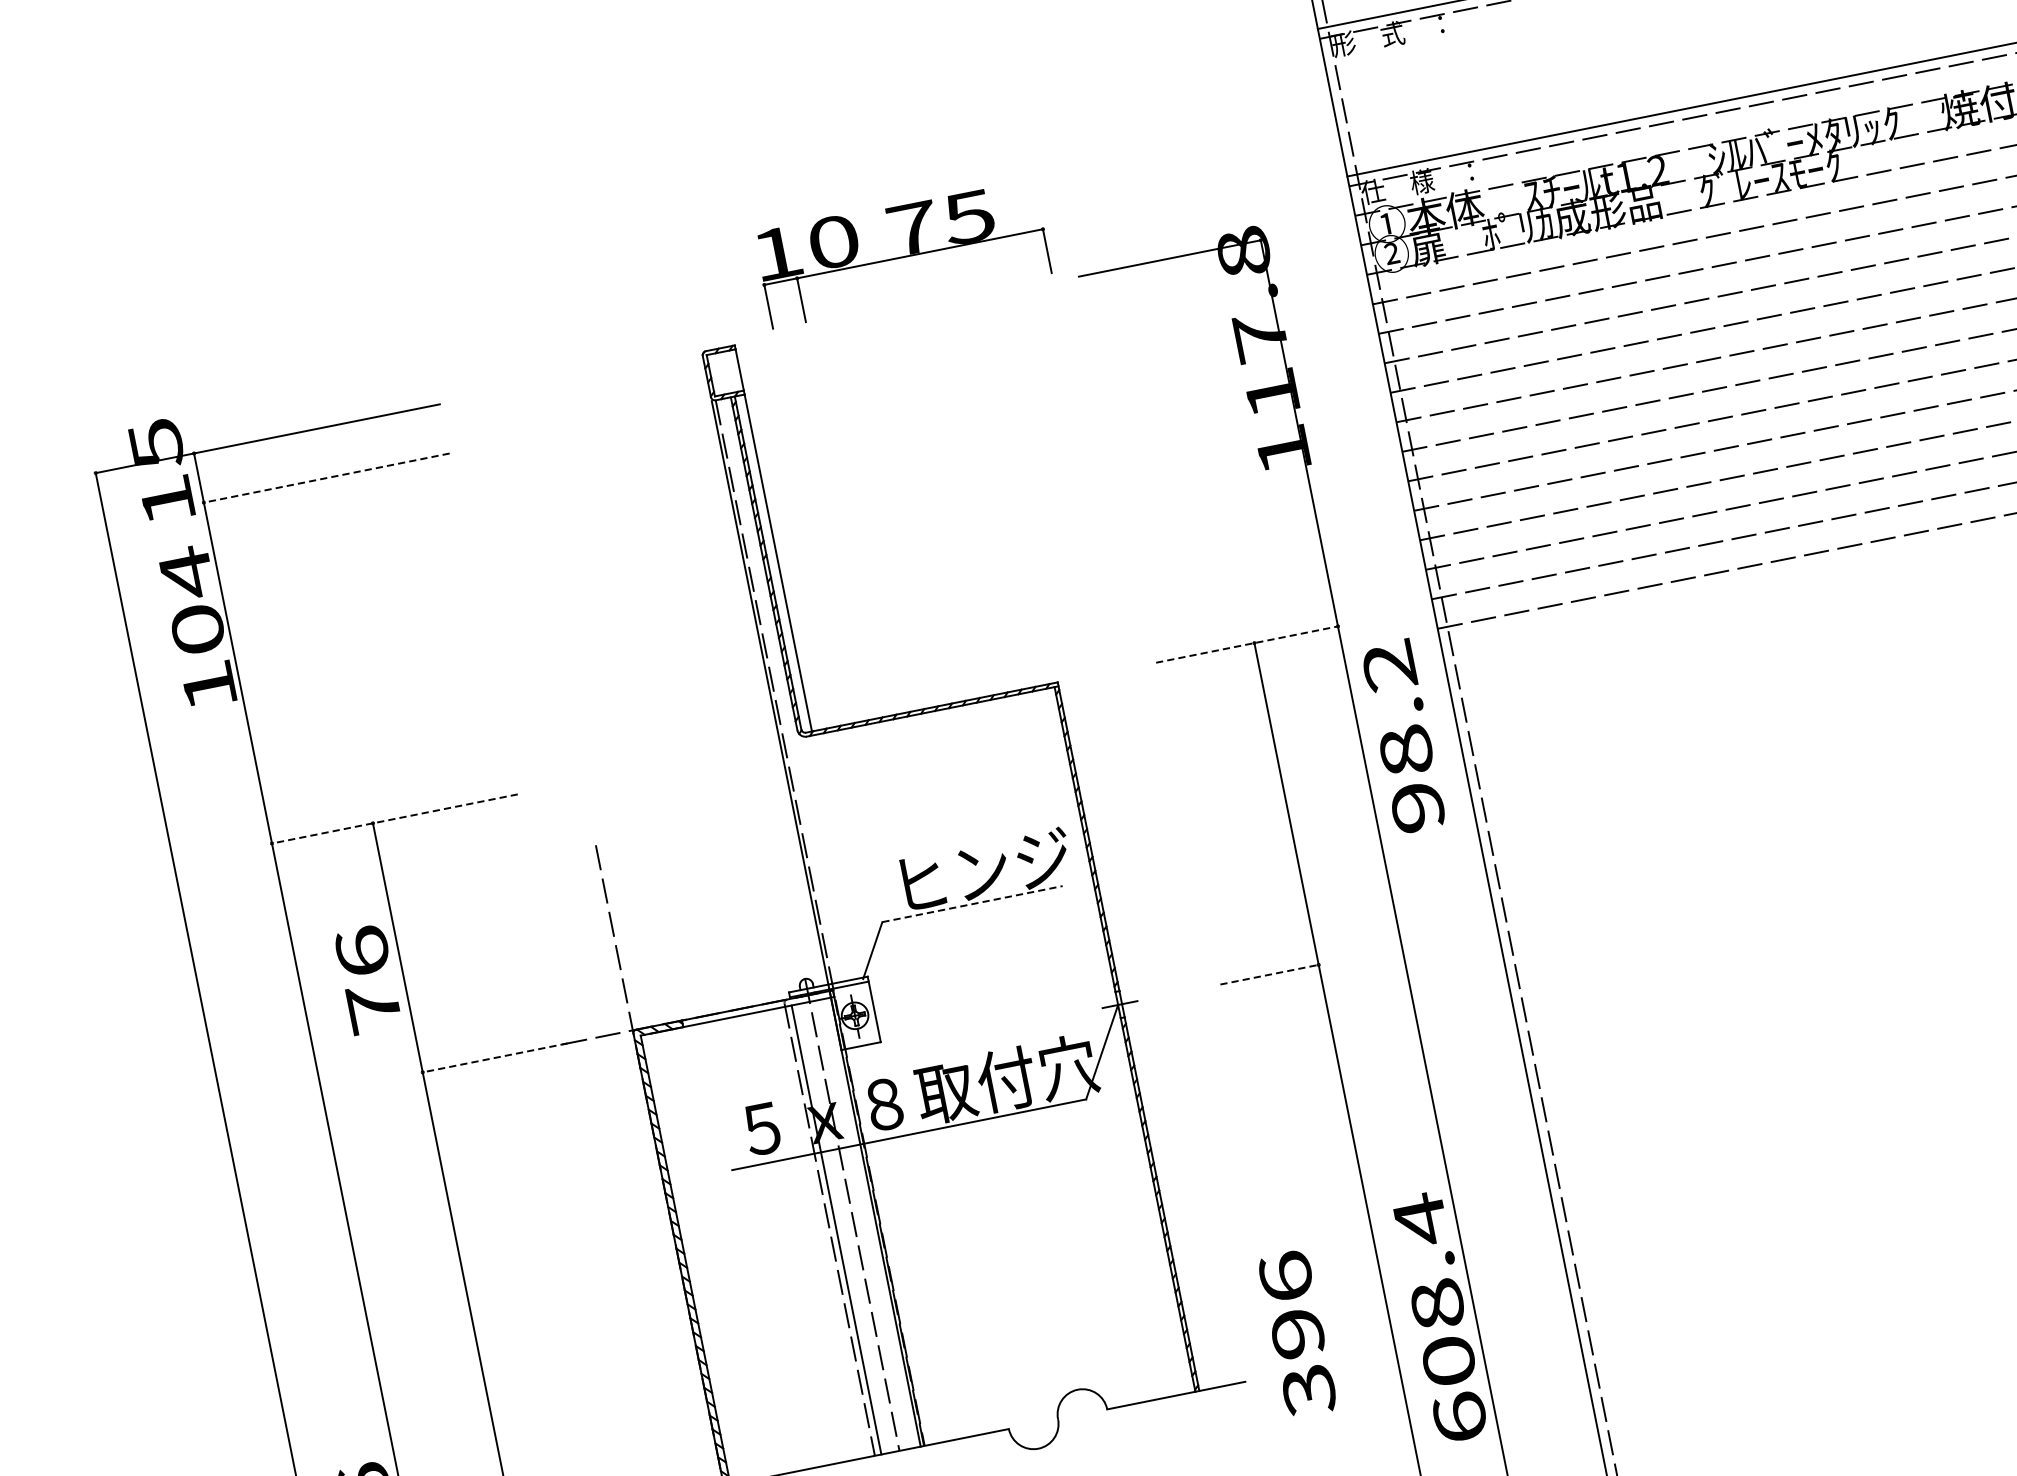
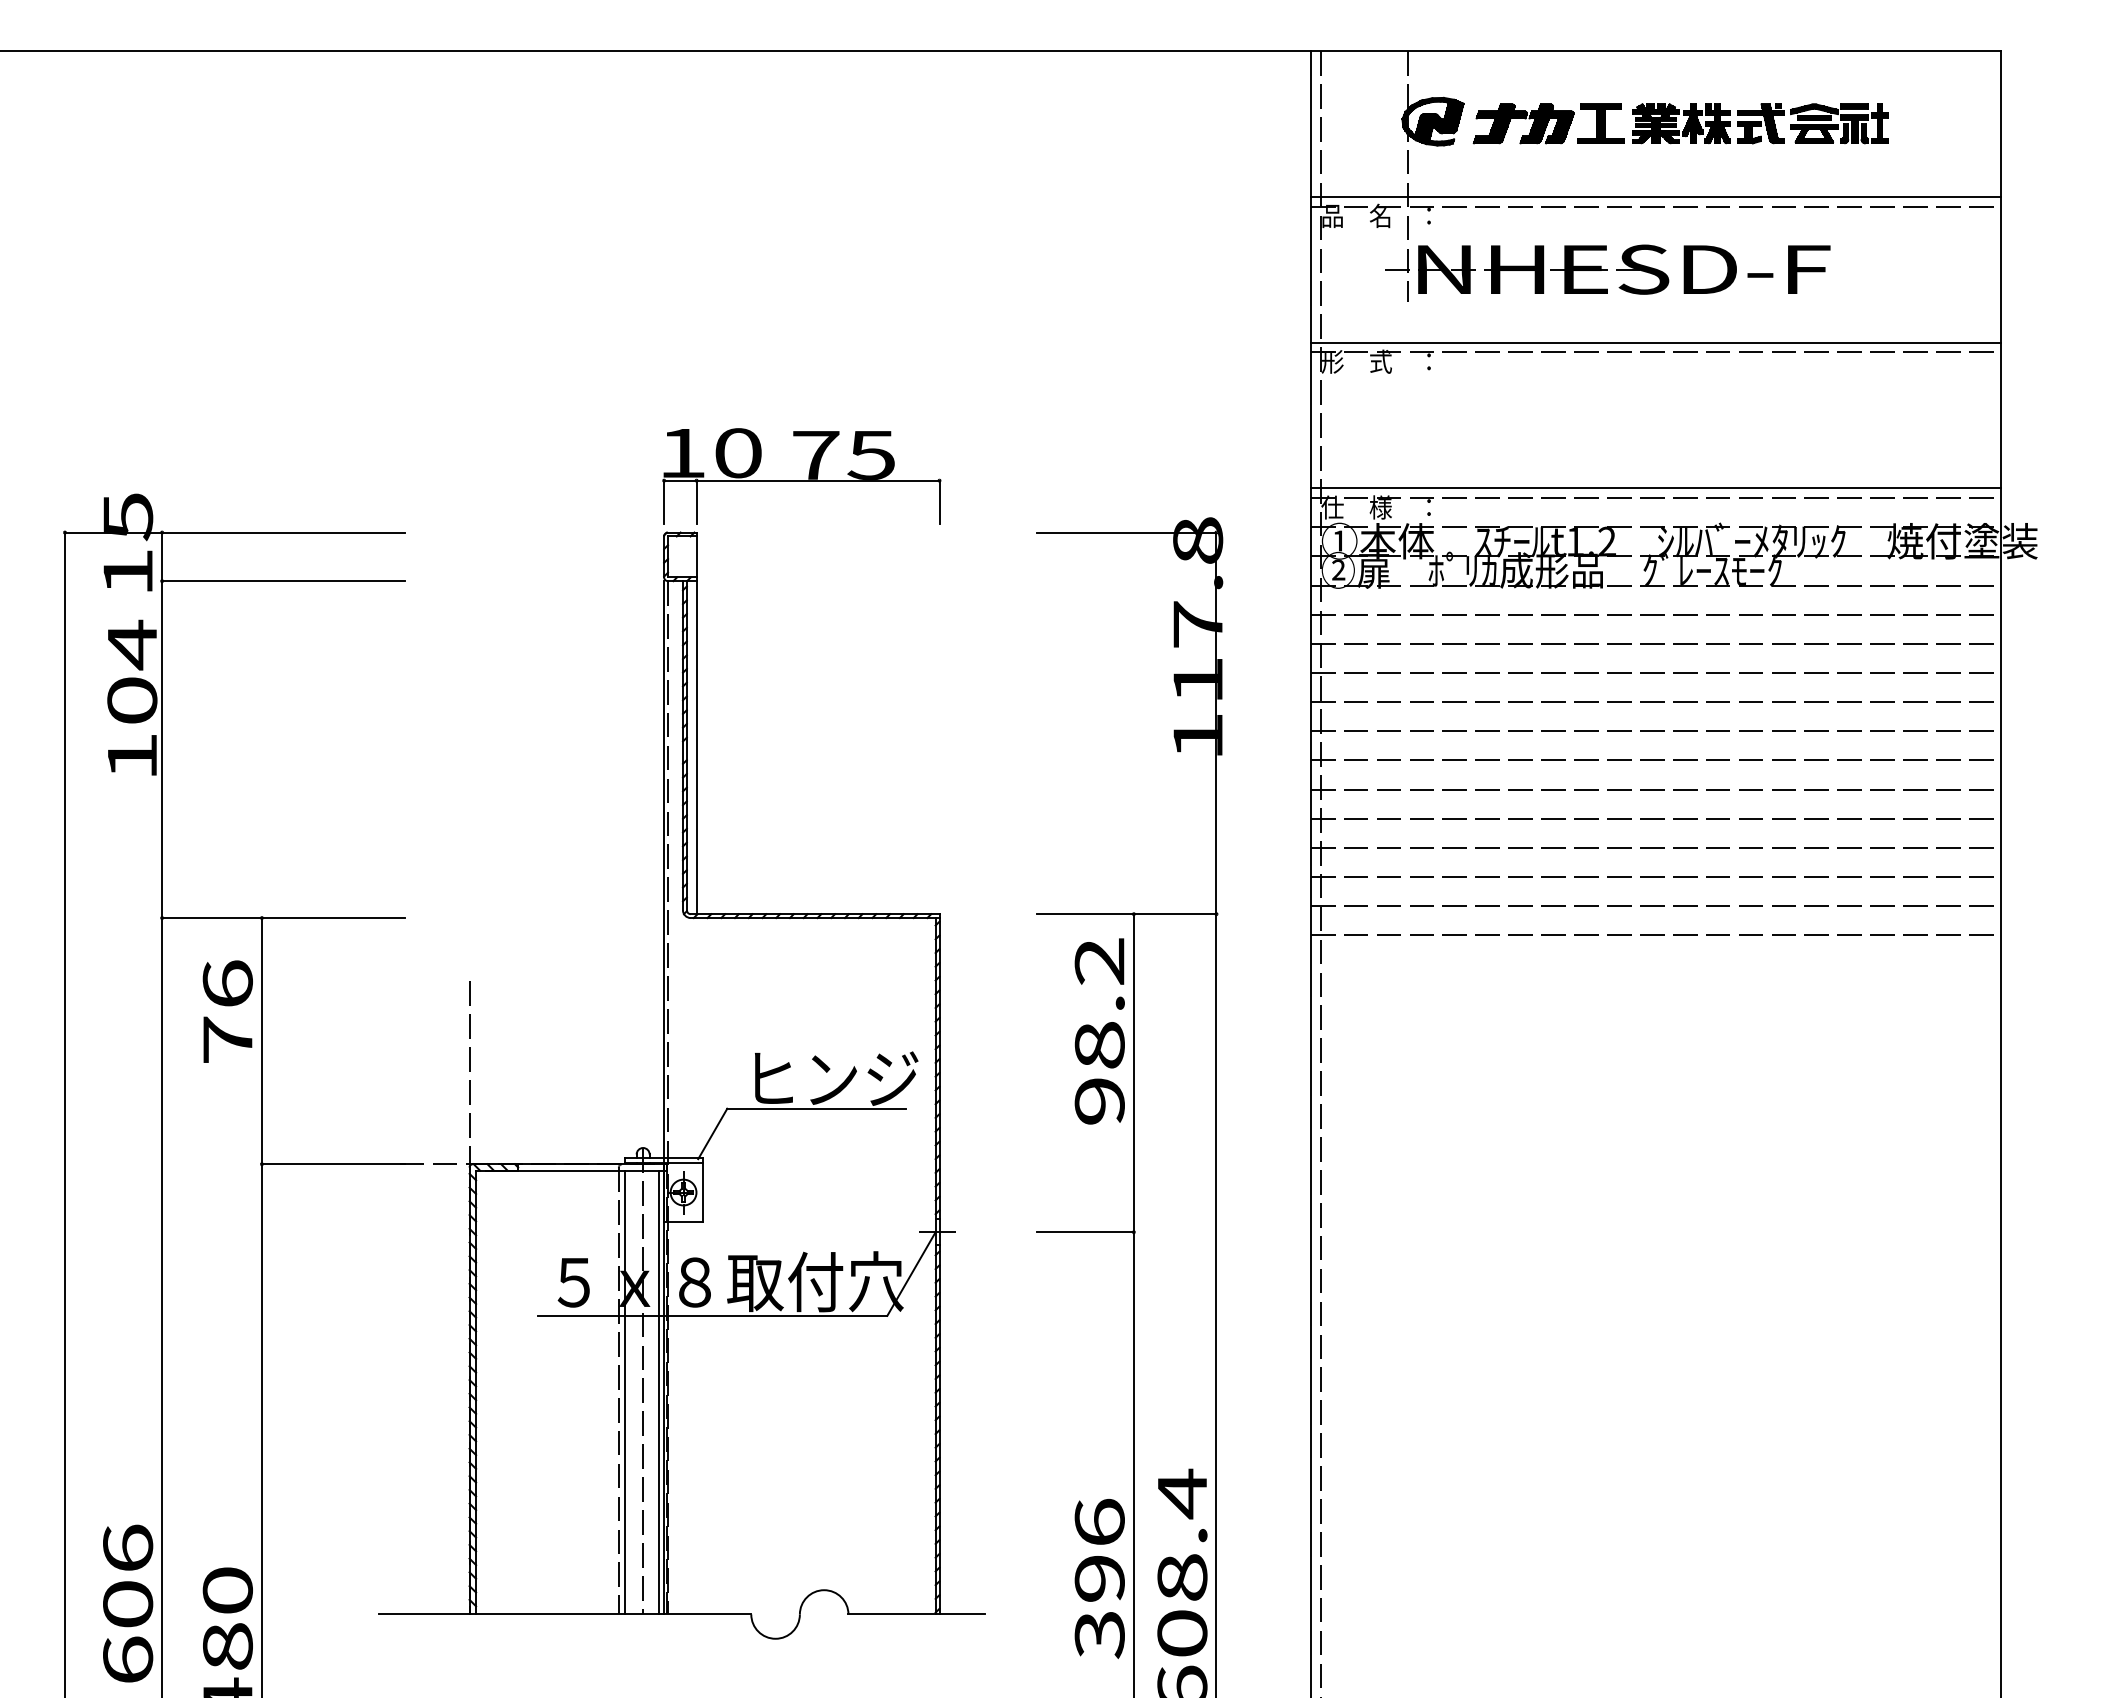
part: (902, 252) -> (801, 476), moved
line: (326, 478) -> (283, 581), dashed -> solid
line: (1247, 644) -> (1126, 914), dashed -> solid
text: (1403, 736) -> (1099, 1031), moved
line: (394, 819) -> (283, 918), dashed -> solid
line: (972, 903) -> (816, 1108), dashed -> solid
line: (1269, 974) -> (1085, 1232), dashed -> solid
text: (367, 979) -> (227, 1011), moved
line: (495, 1058) -> (333, 1164), dashed -> solid
line: (870, 1223) -> (658, 1392), added
text: (1297, 1333) -> (1099, 1578), moved

